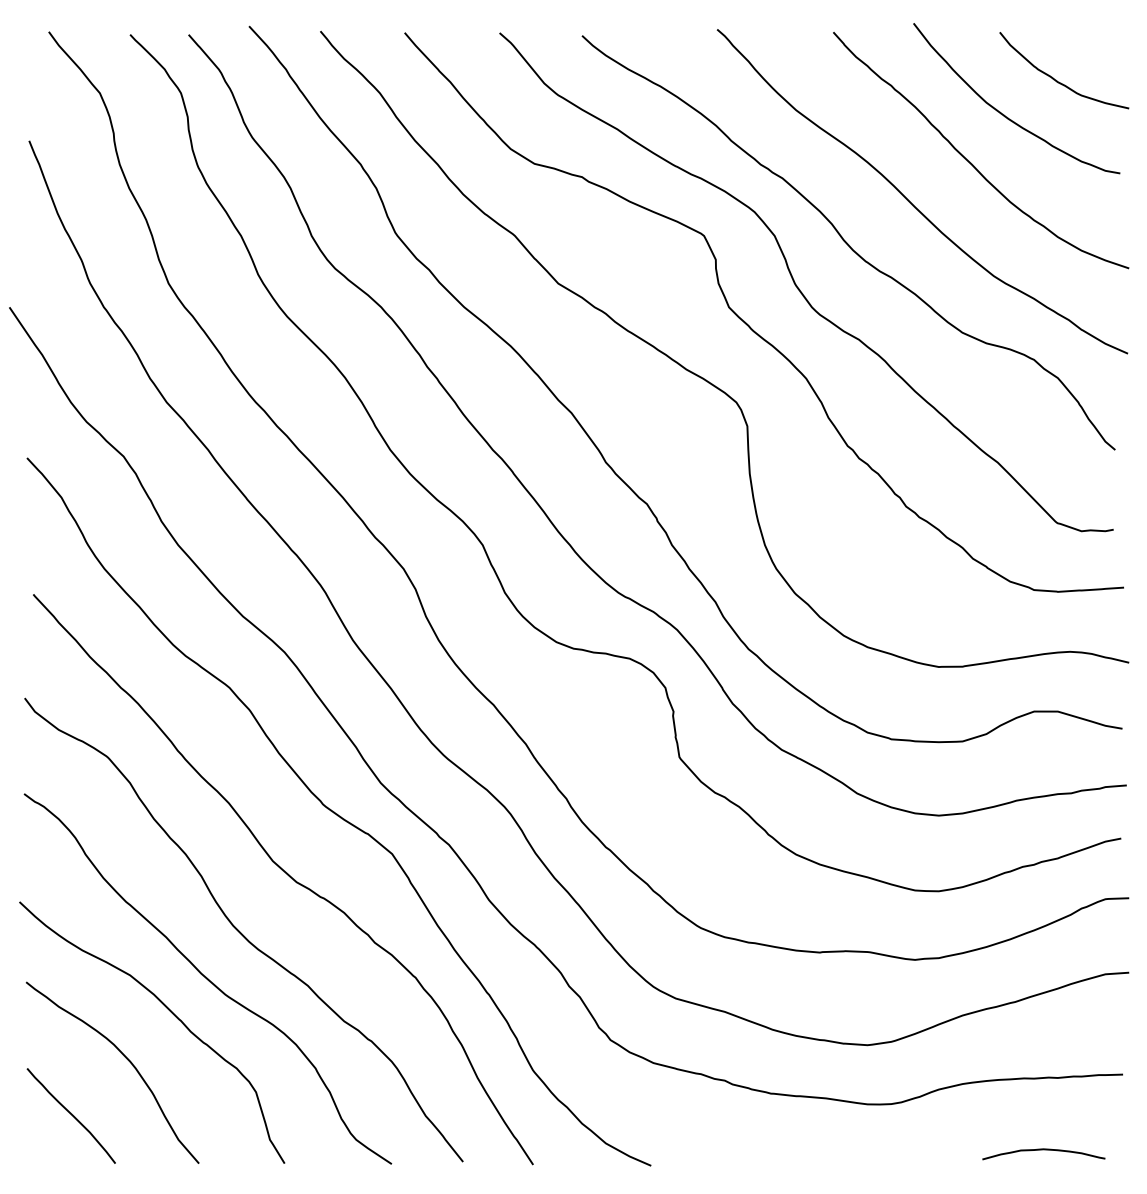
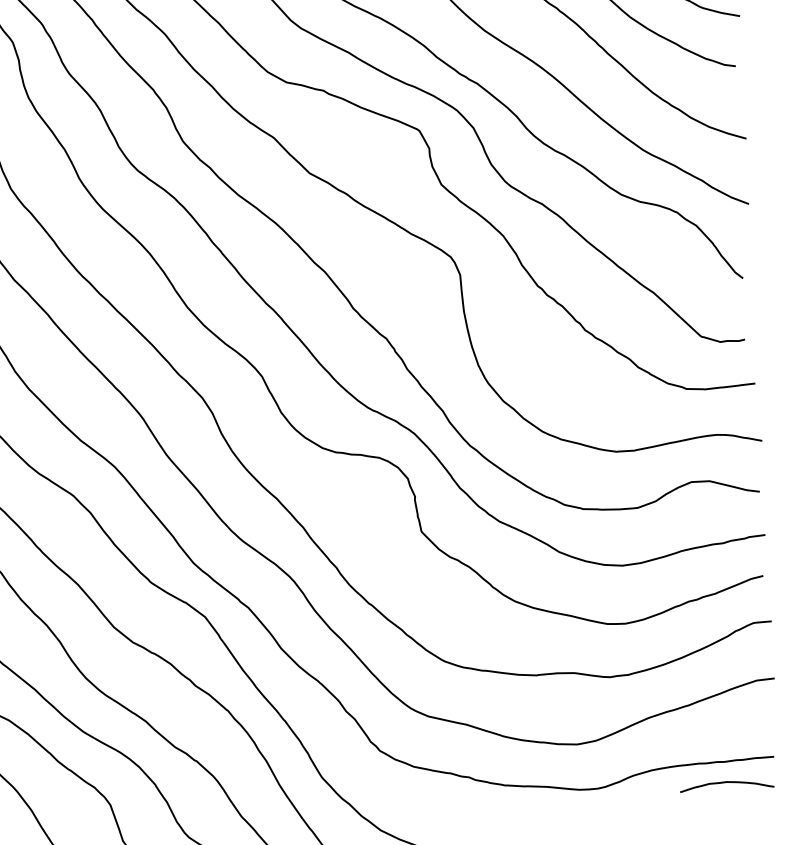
curve: (1043, 1150) -> (726, 782), moved

